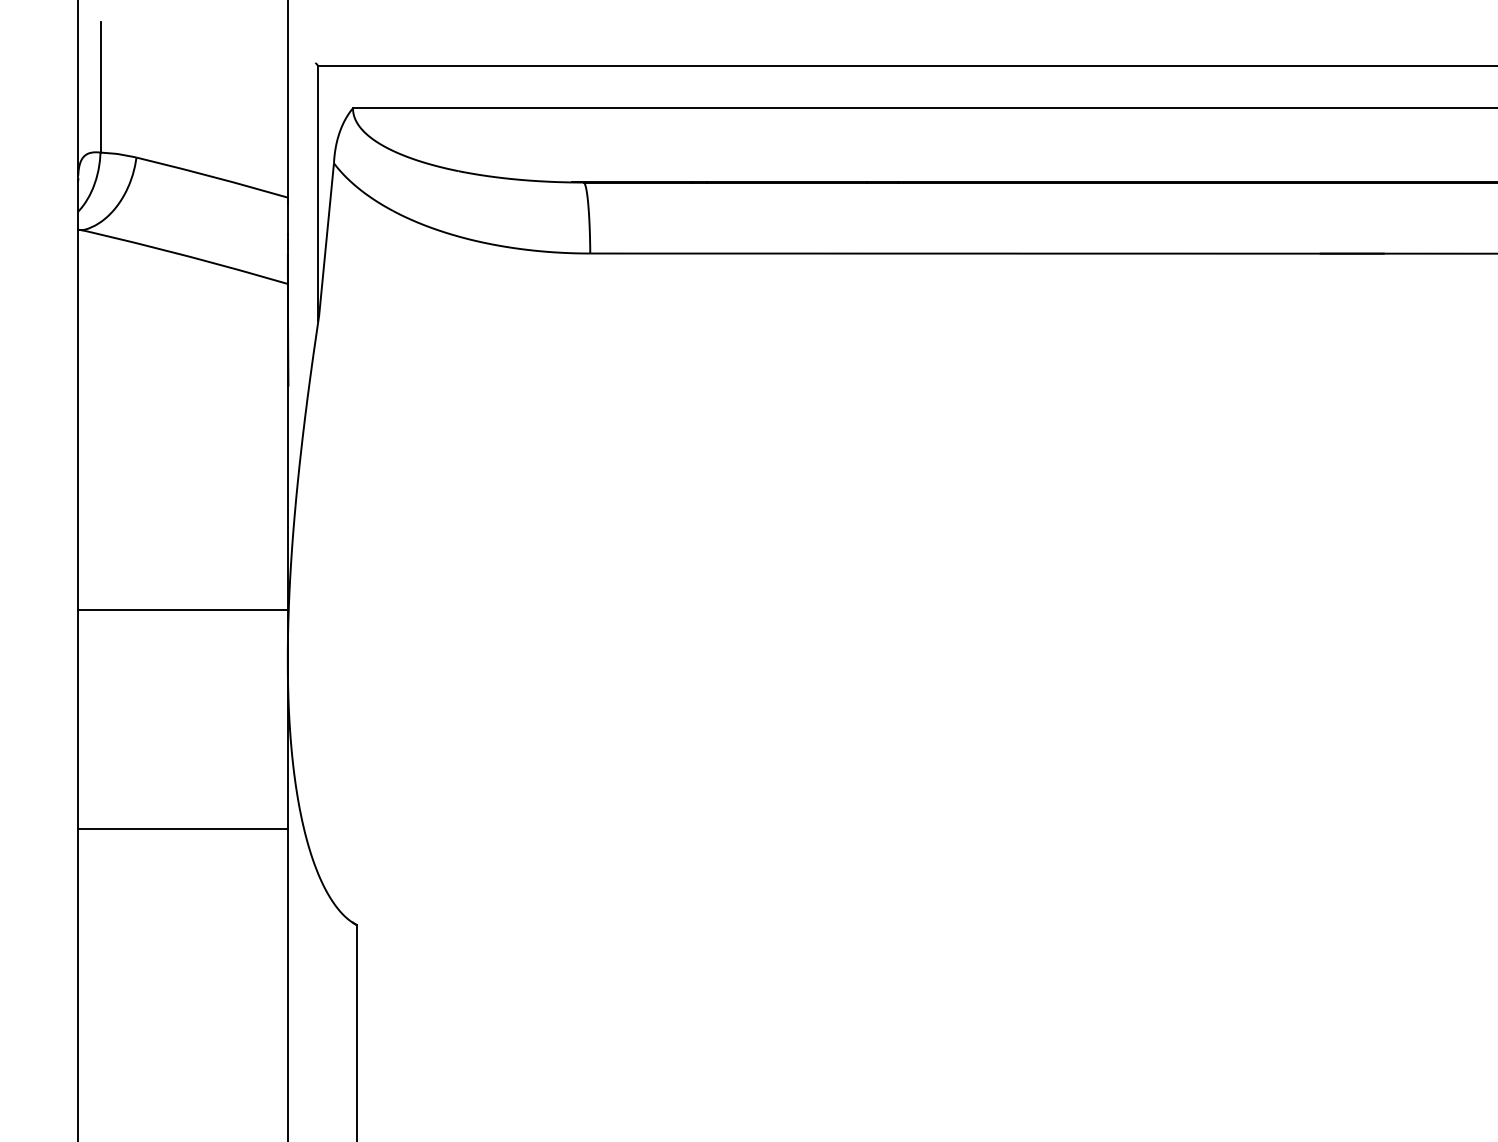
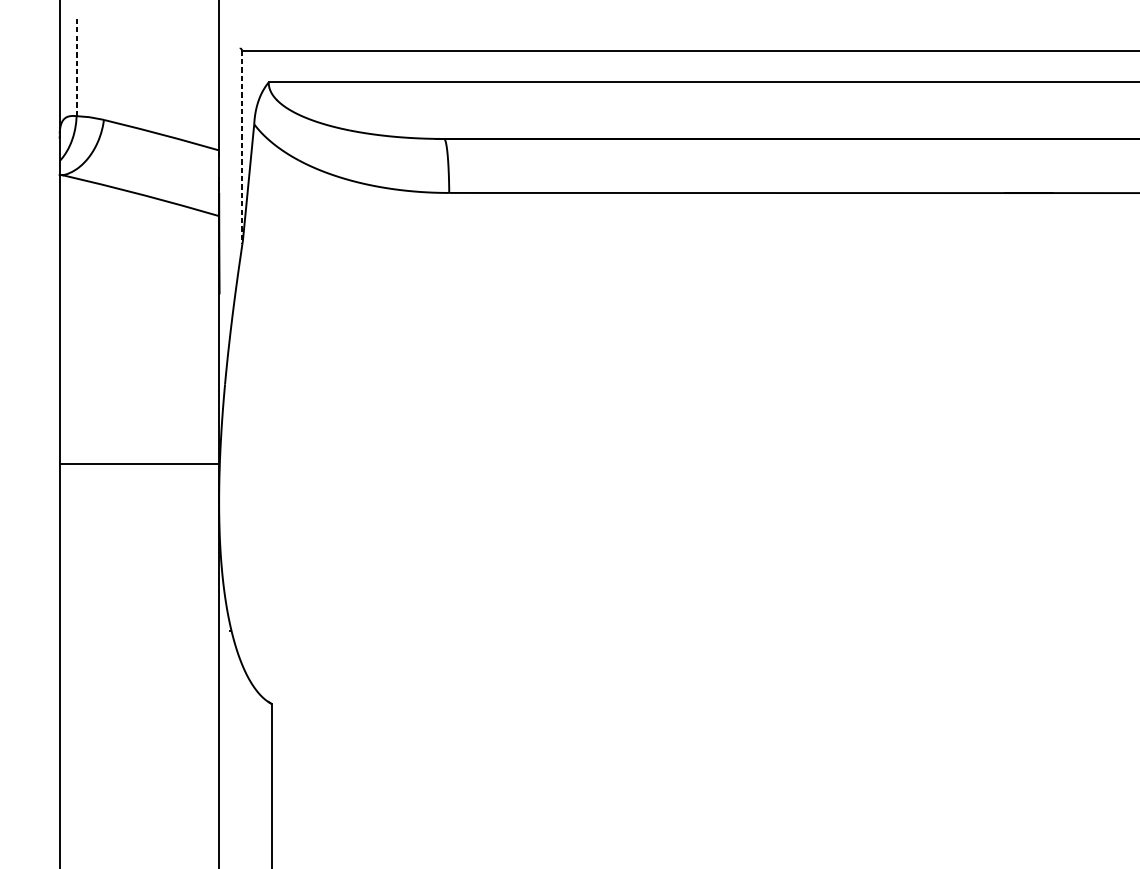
line: (100, 86) -> (76, 65), solid -> dashed
line: (318, 193) -> (242, 147), solid -> dashed
line: (182, 828) -> (139, 630), removed

